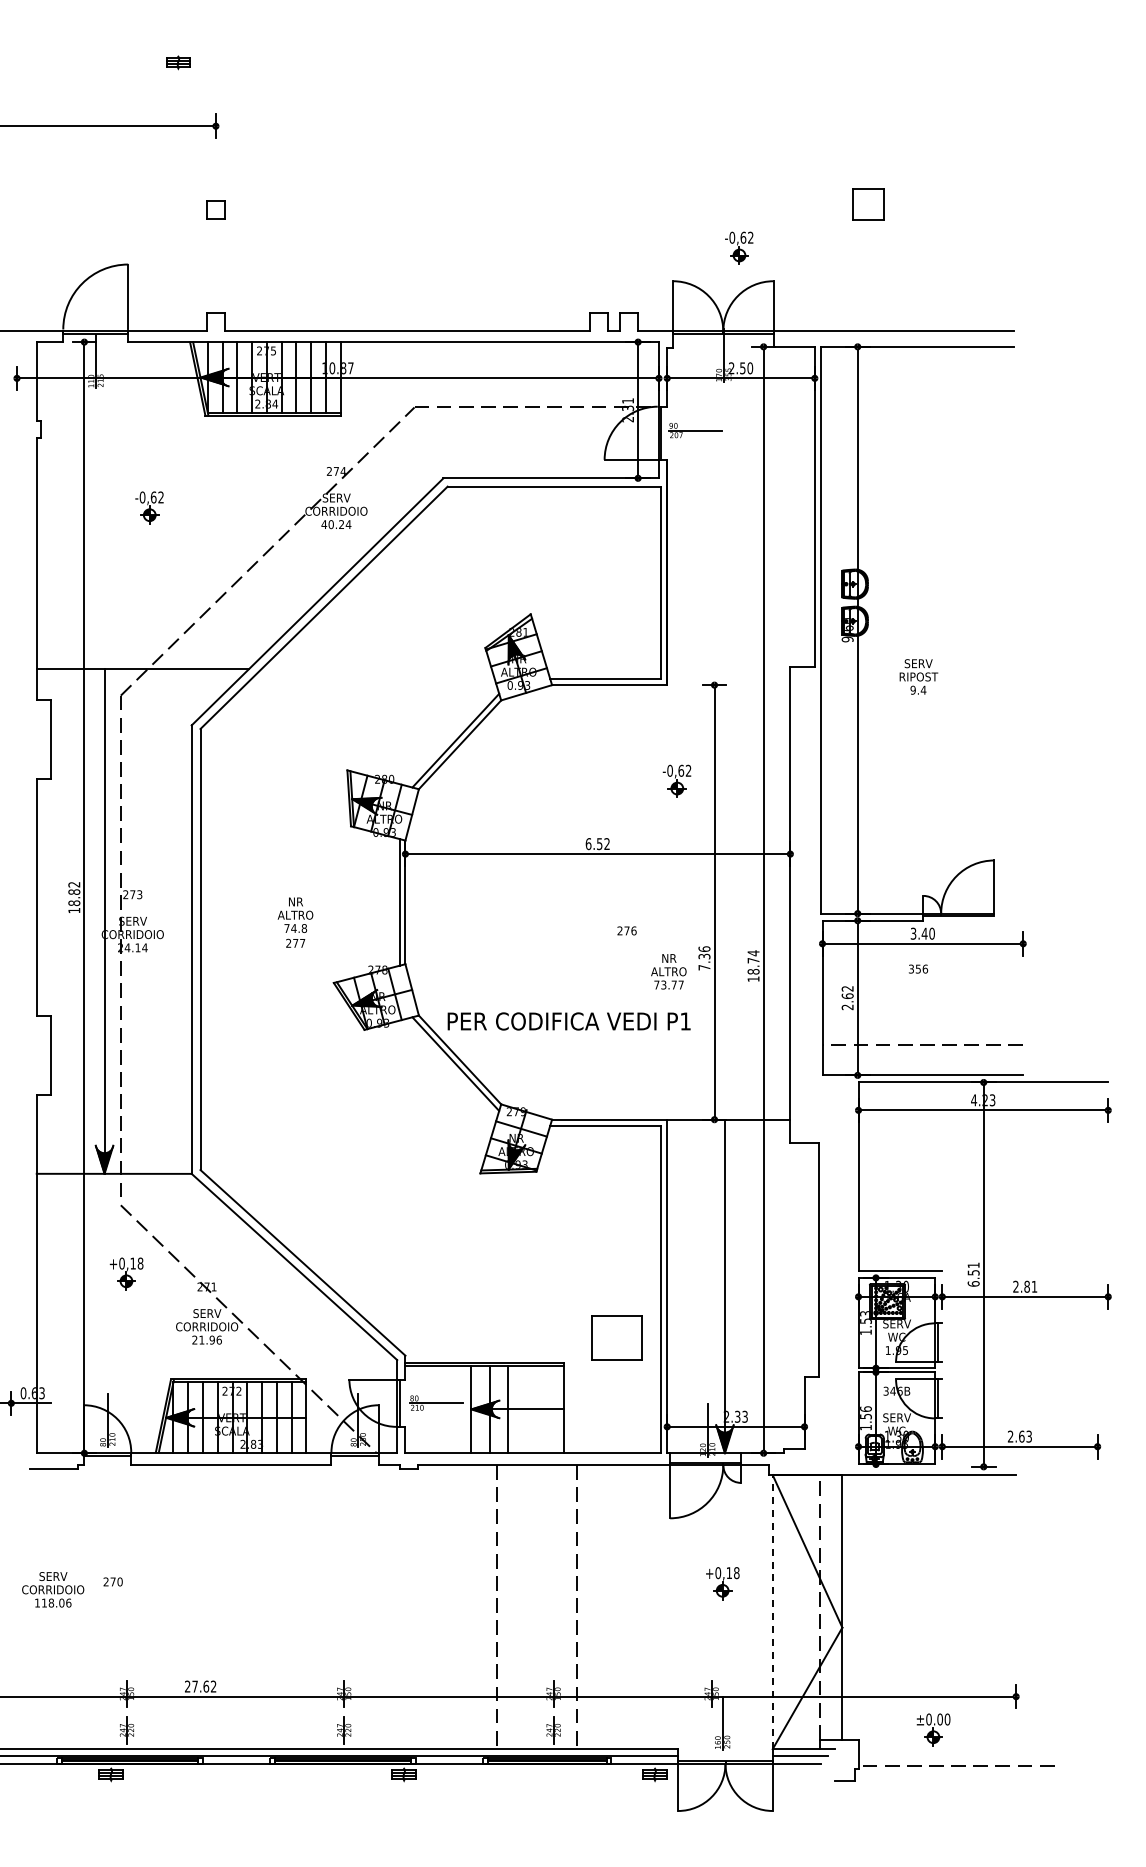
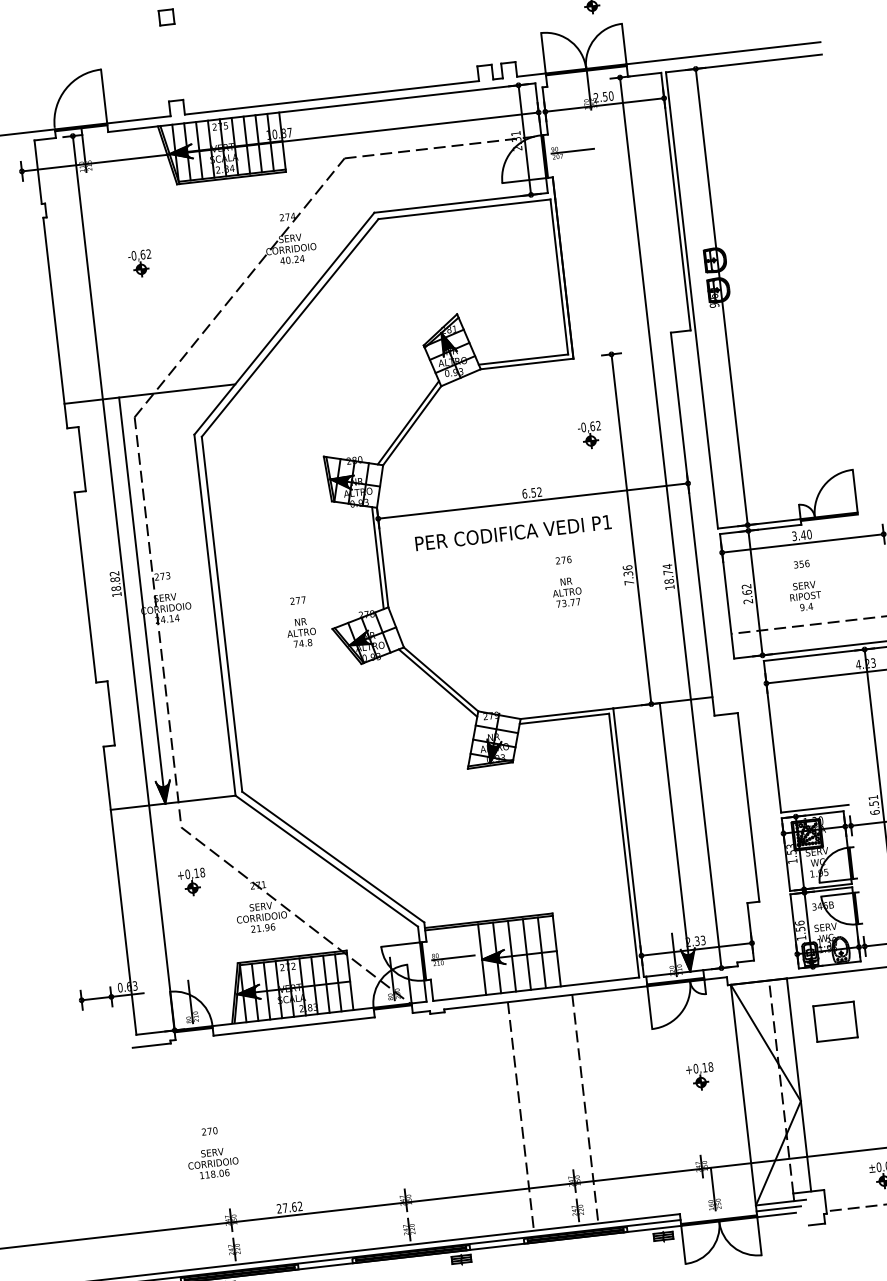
text: (918, 676) -> (805, 595), moved
text: (295, 914) -> (301, 632), moved
text: (668, 971) -> (566, 592), moved
text: (568, 1021) -> (512, 533), moved
part: (616, 1337) -> (835, 1021), moved
line: (526, 1409) -> (526, 954), added
line: (545, 1409) -> (541, 952), added
text: (53, 1589) -> (213, 1163), moved
line: (772, 1611) -> (743, 1094), dashed -> solid

